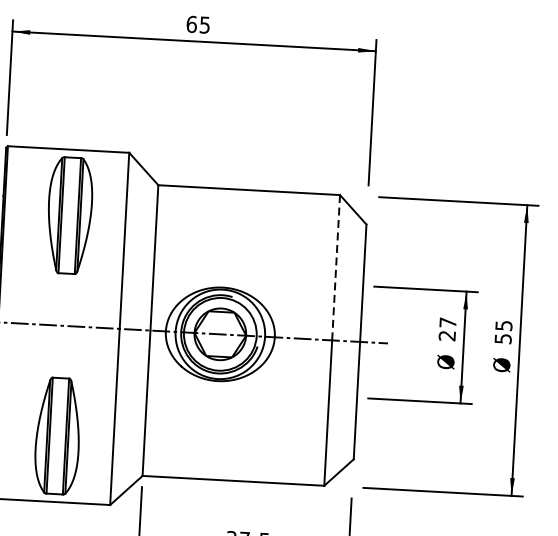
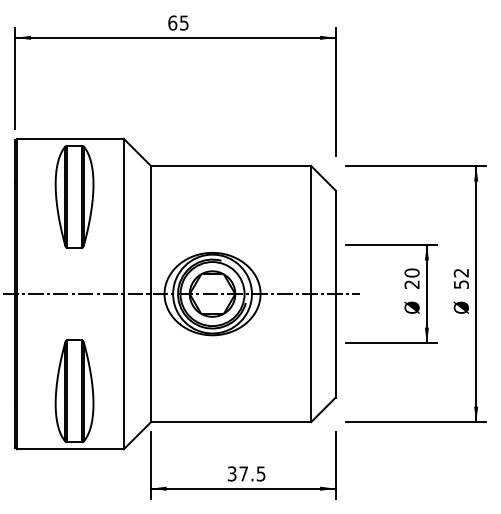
line: (336, 268) -> (311, 230), dashed -> solid
text: (447, 322) -> (411, 272), 27 -> 20
text: (502, 325) -> (460, 272), 55 -> 52

